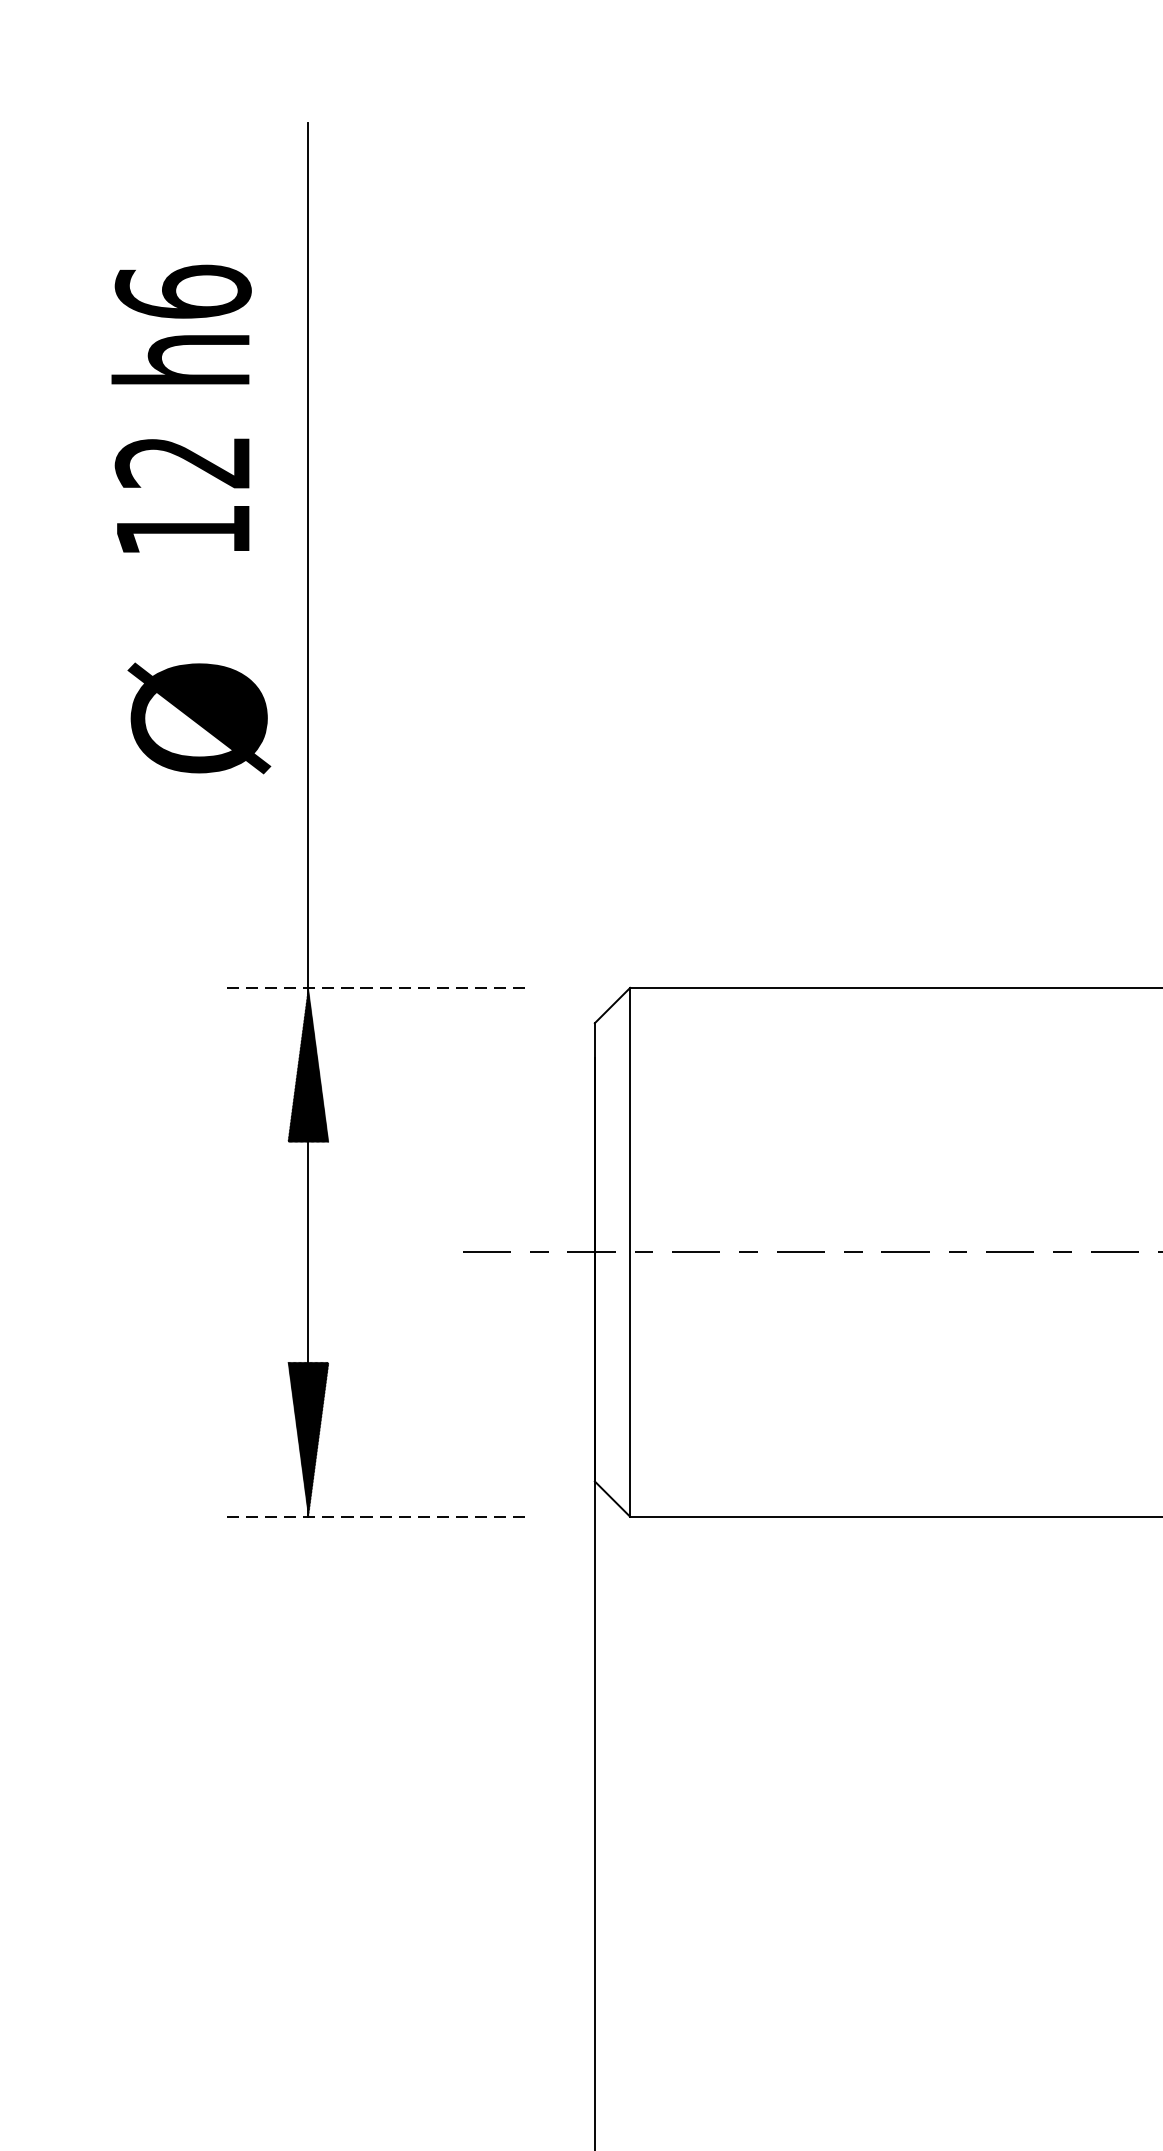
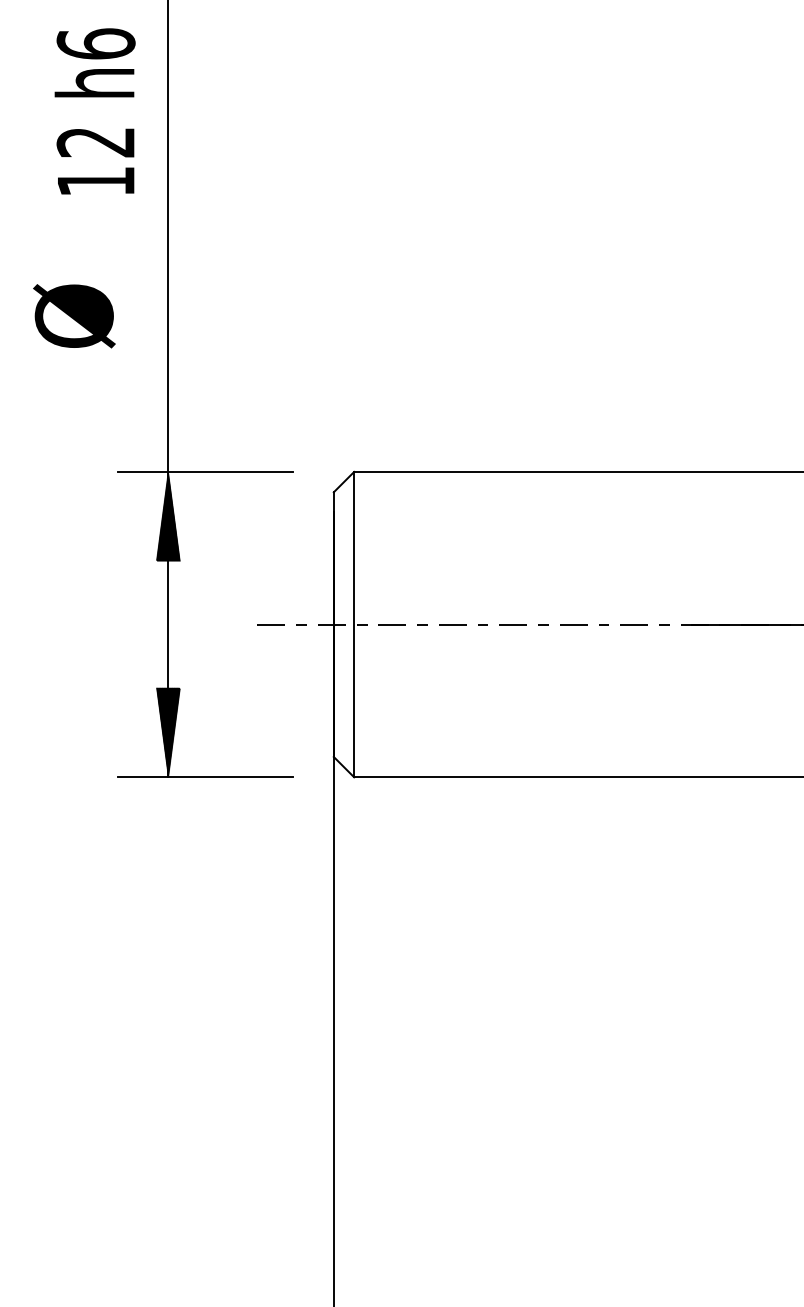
text: (180, 408) -> (94, 111), moved
text: (199, 718) -> (74, 316), moved
line: (372, 987) -> (205, 471), dashed -> solid
line: (372, 1517) -> (205, 777), dashed -> solid

